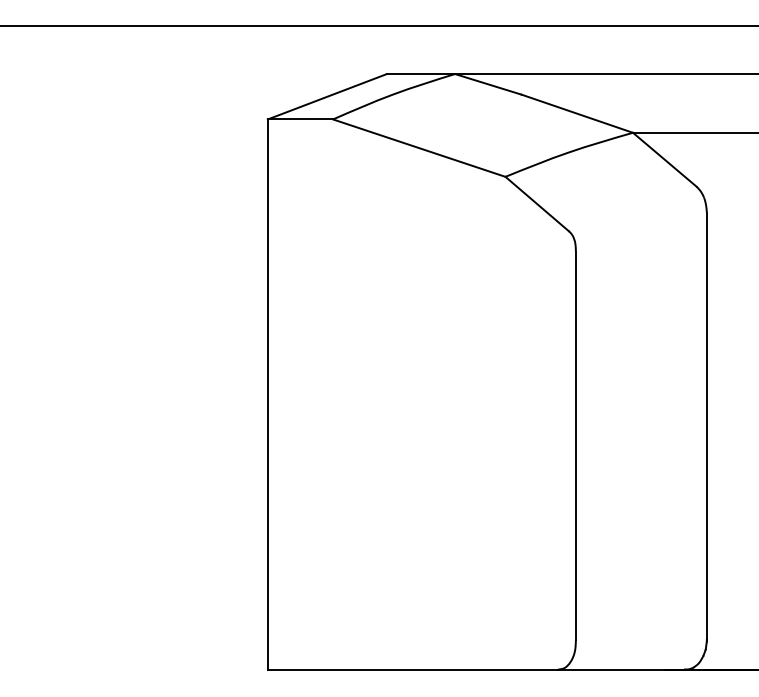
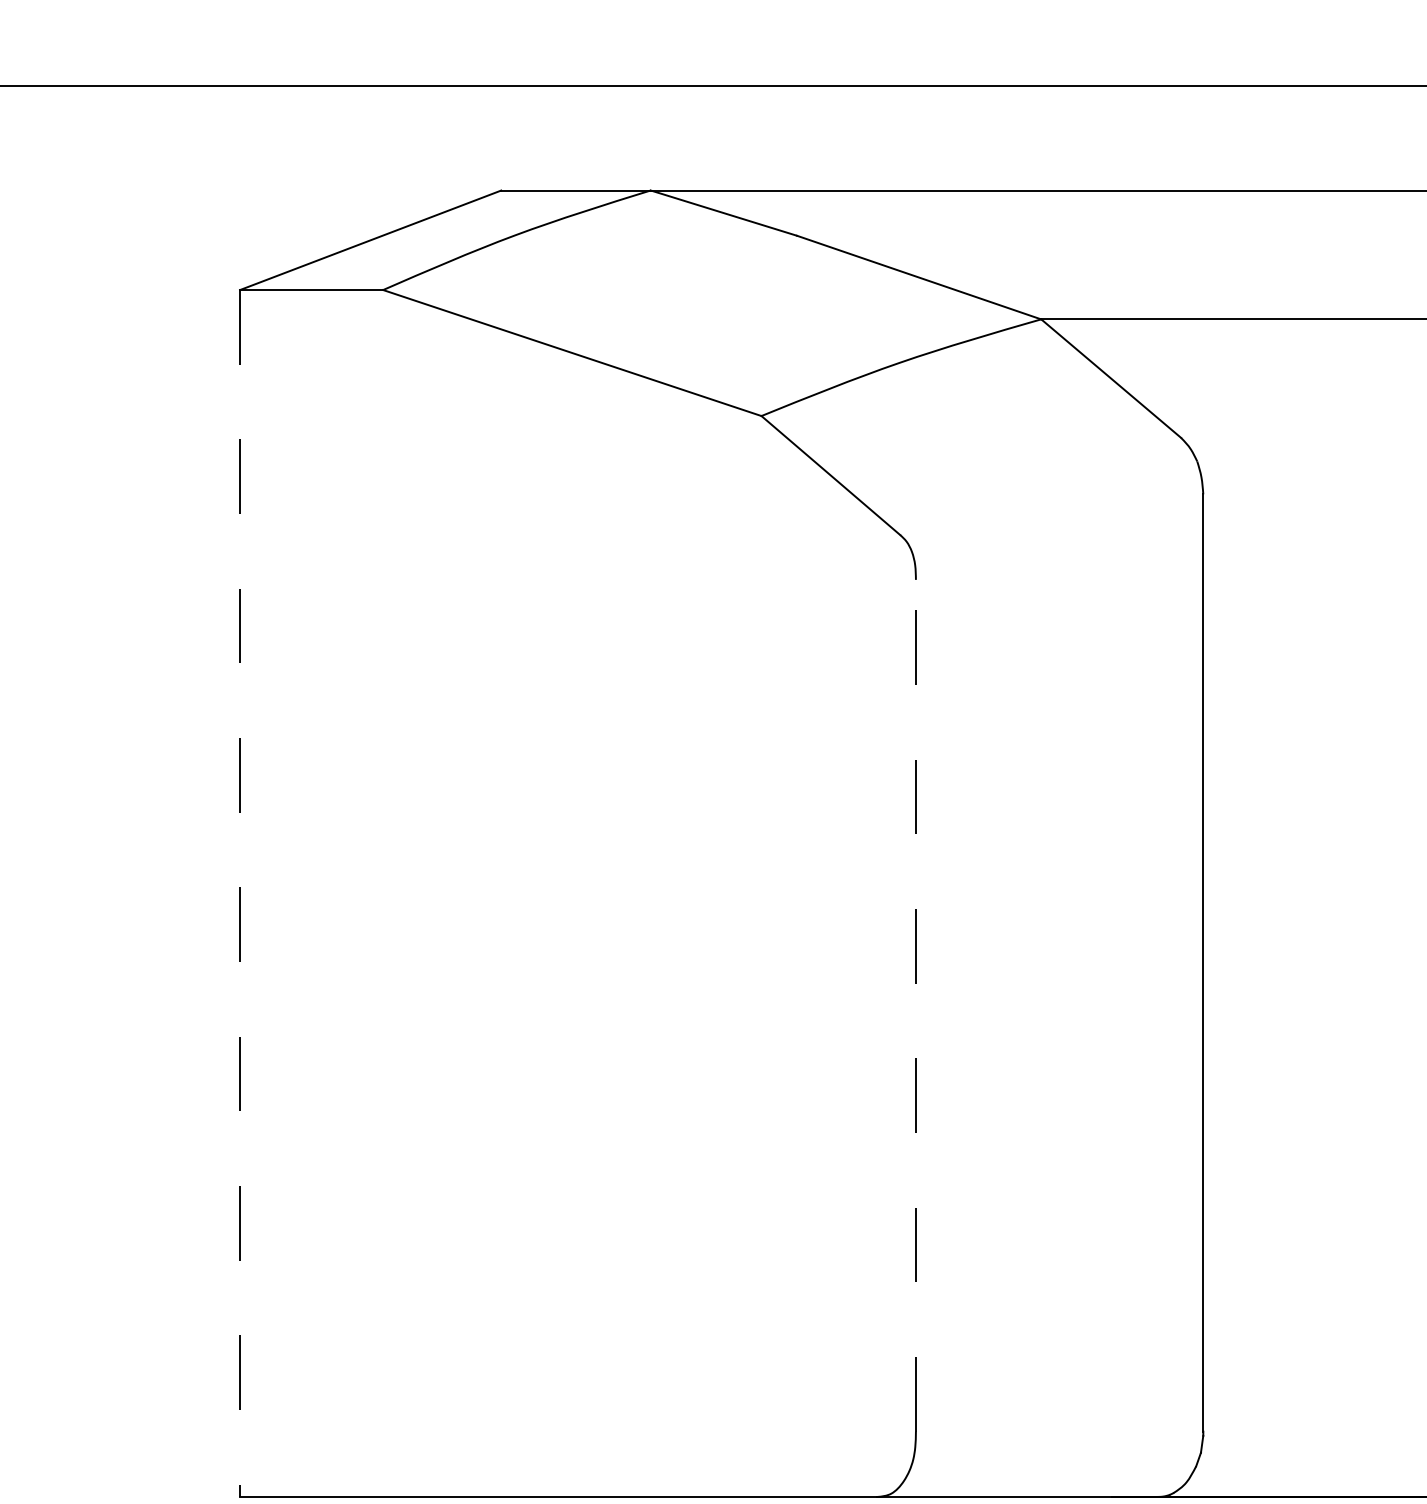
line: (267, 394) -> (239, 893), solid -> dashed
line: (575, 445) -> (915, 1005), solid -> dashed

